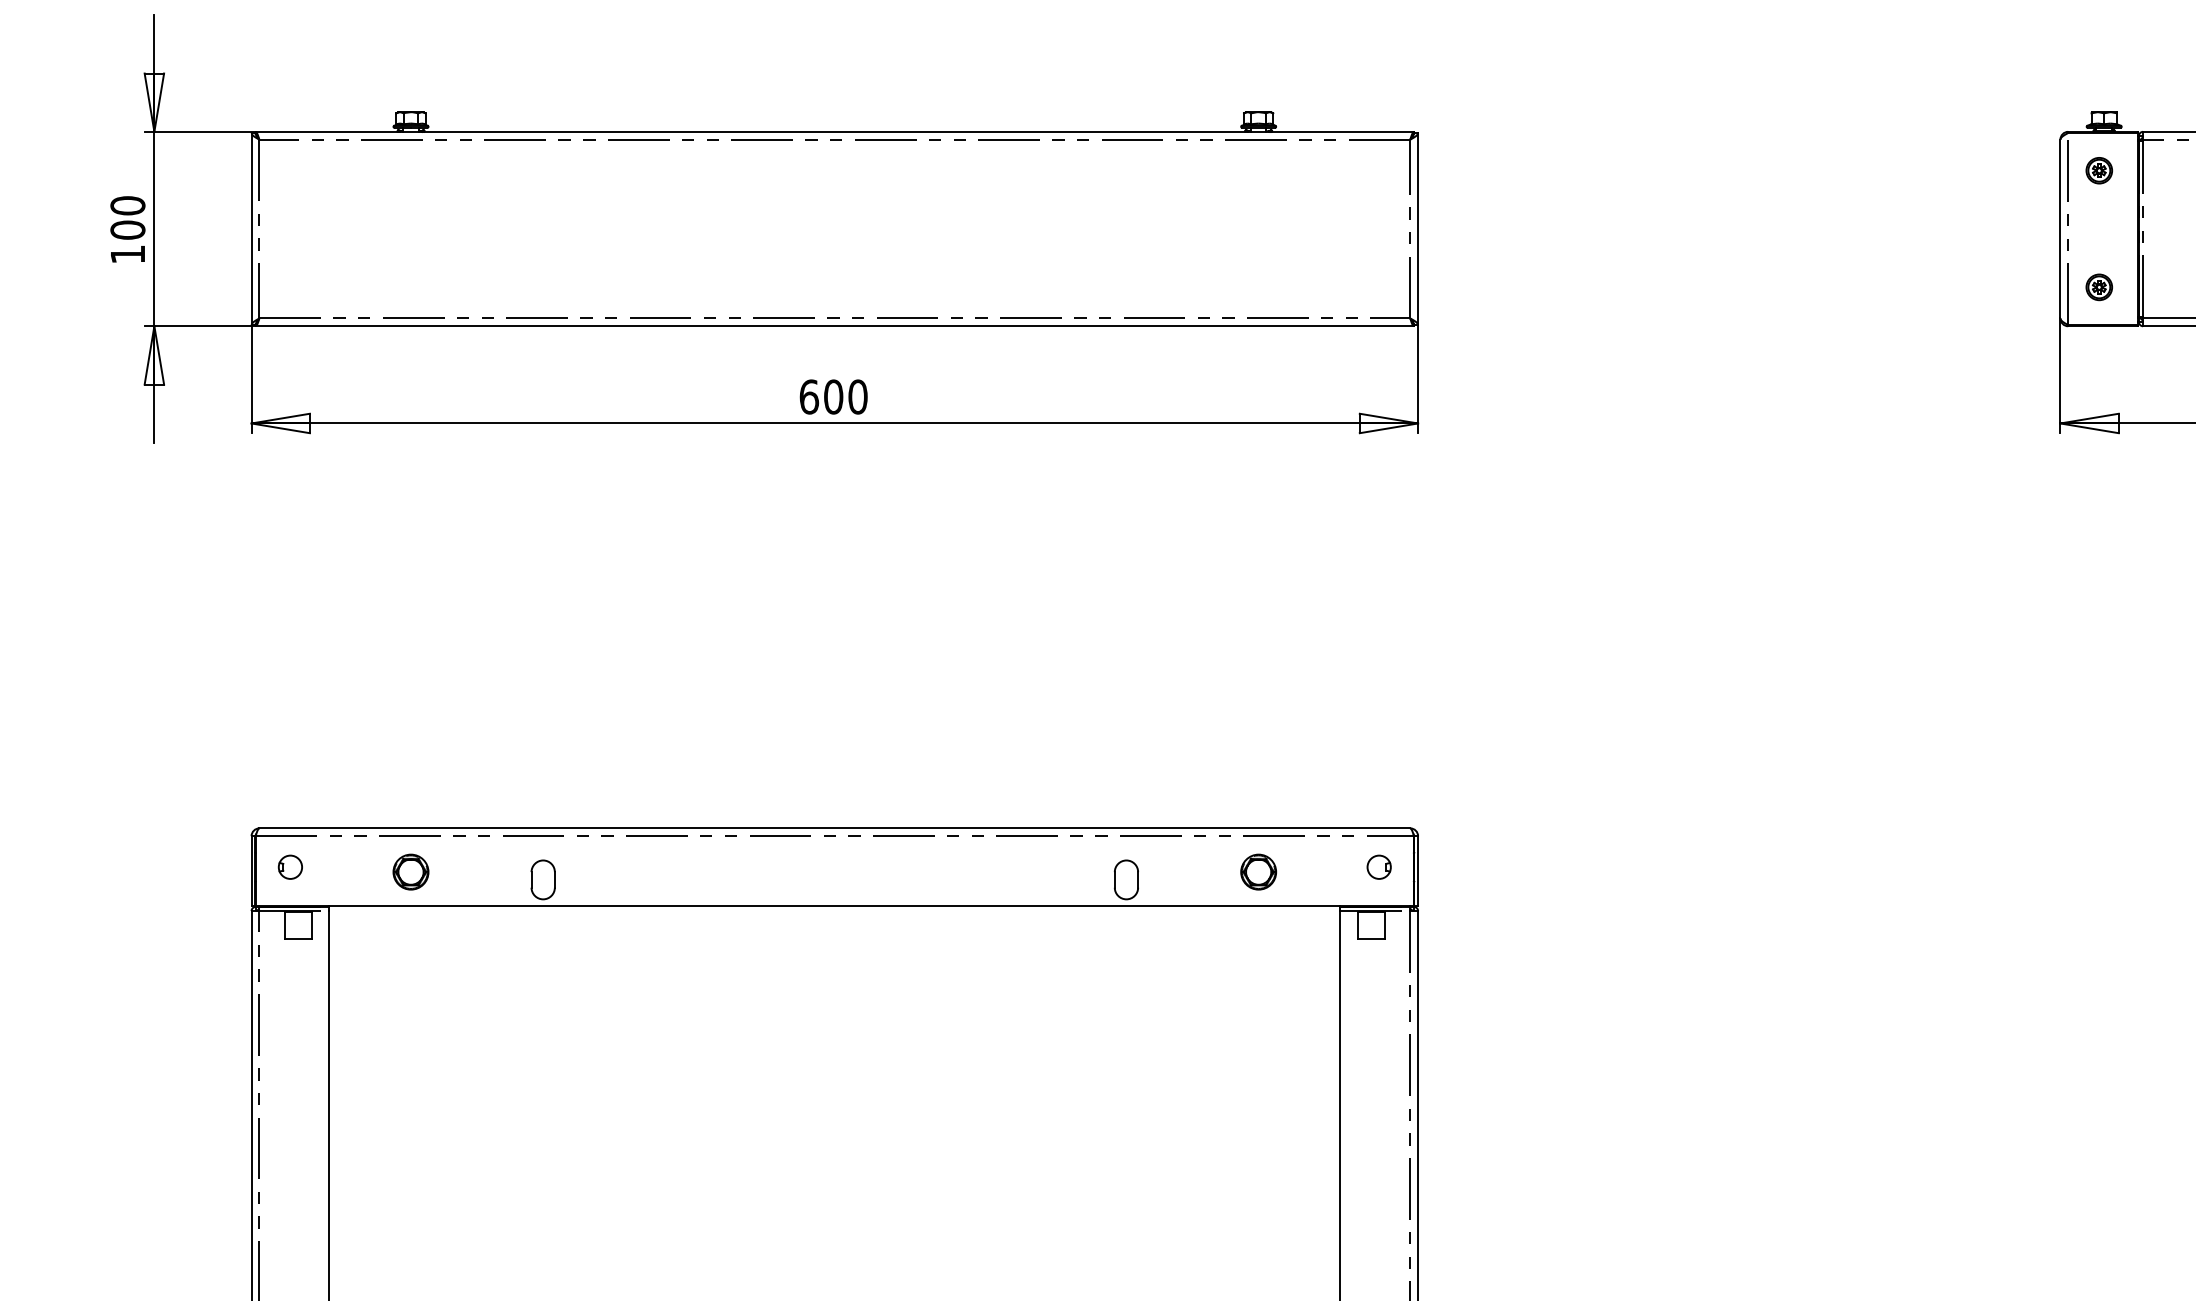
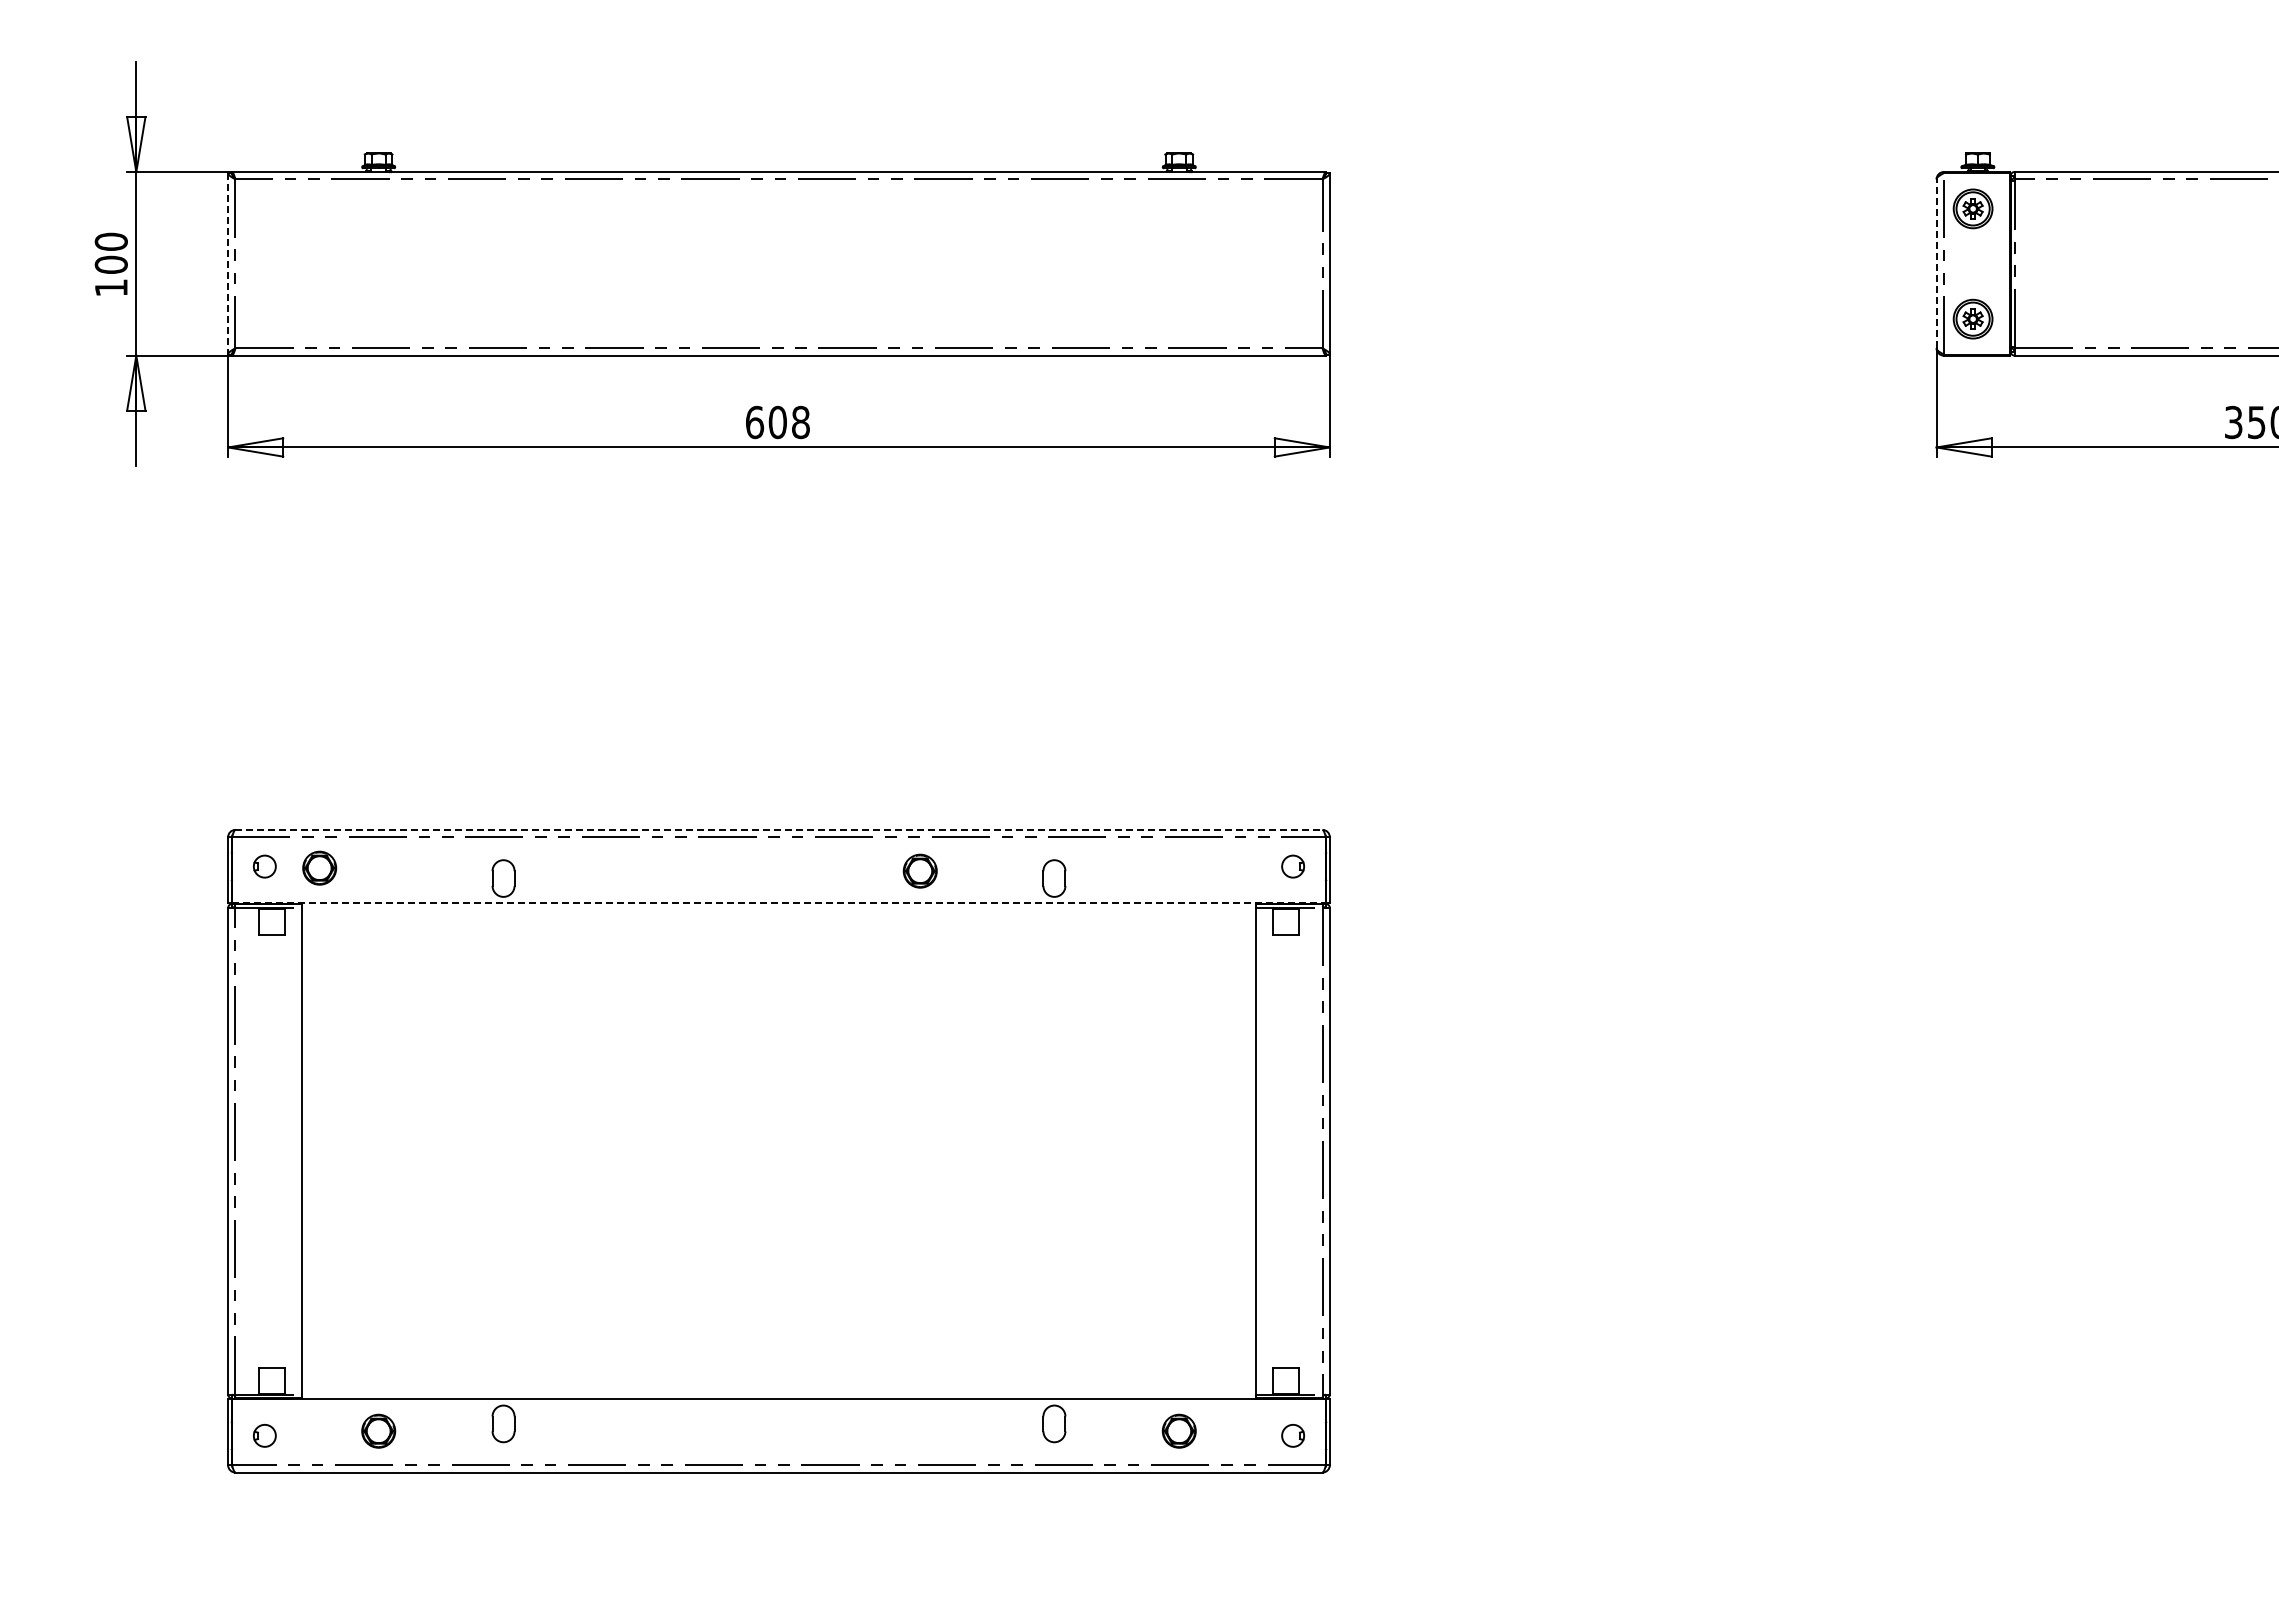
part: (2099, 170) -> (1973, 208), size x1.6
line: (251, 228) -> (228, 263), solid -> dashed
line: (2060, 228) -> (1936, 263), solid -> dashed
part: (2099, 286) -> (1973, 318), size x1.6
text: (857, 397) -> (800, 422), 600 -> 608
line: (835, 827) -> (779, 829), solid -> dashed
part: (410, 871) -> (319, 867), moved
part: (1257, 871) -> (919, 870), moved
line: (835, 906) -> (779, 903), solid -> dashed

